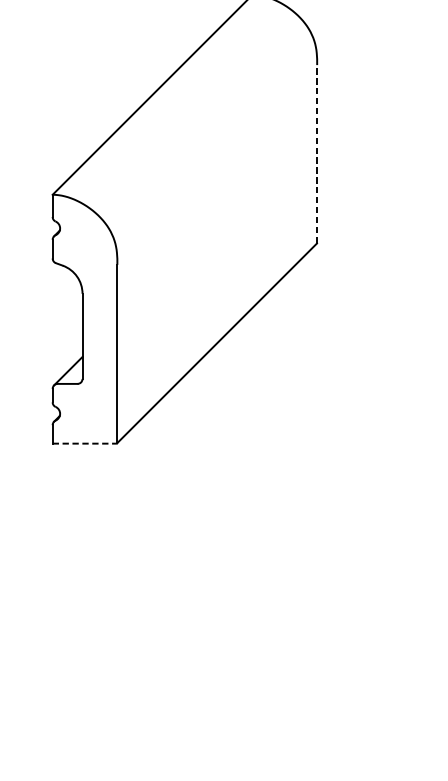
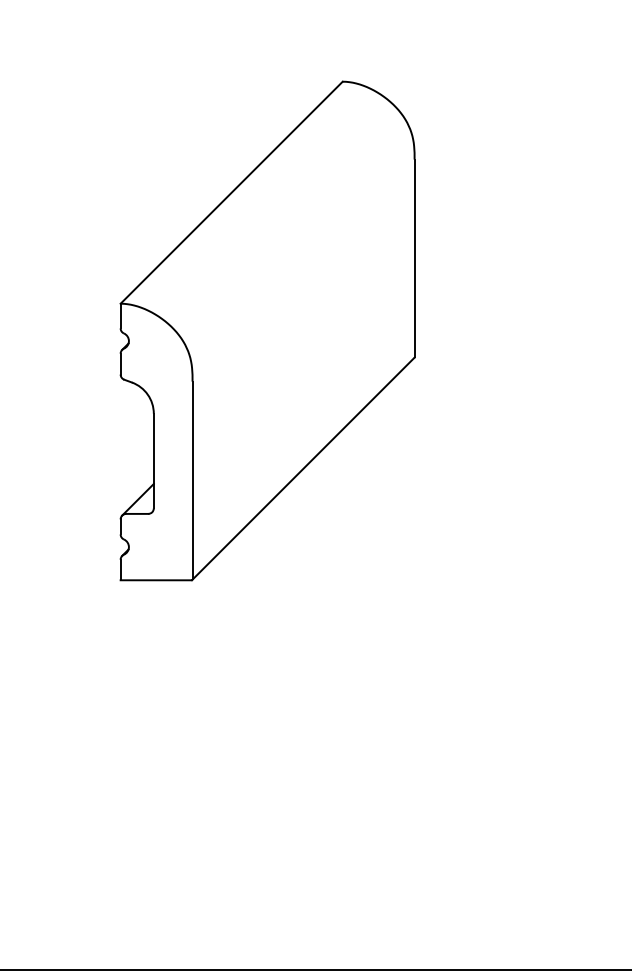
line: (317, 154) -> (414, 258), dashed -> solid
line: (84, 443) -> (156, 580), dashed -> solid

